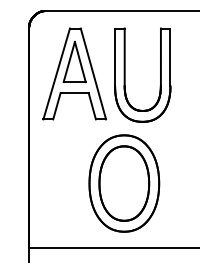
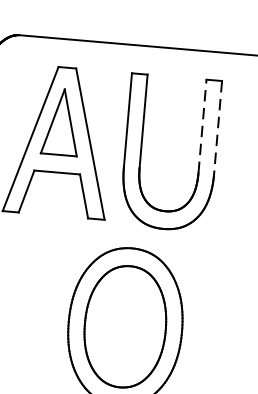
line: (160, 57) -> (201, 126), solid -> dashed
line: (170, 57) -> (218, 128), solid -> dashed

